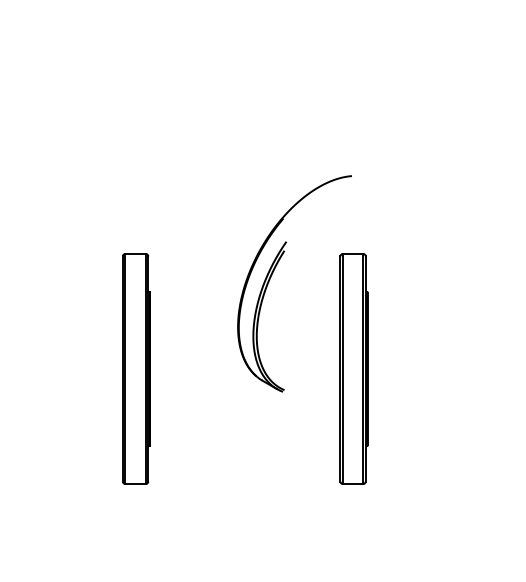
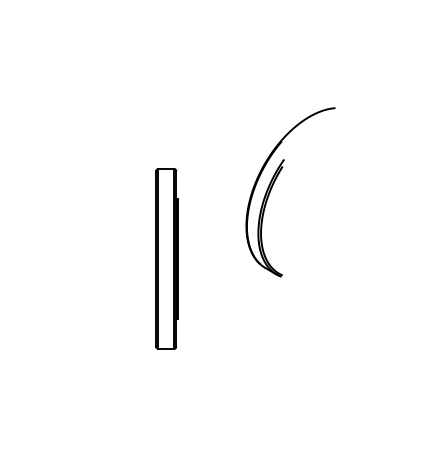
part: (353, 368) -> (336, 258), removed

